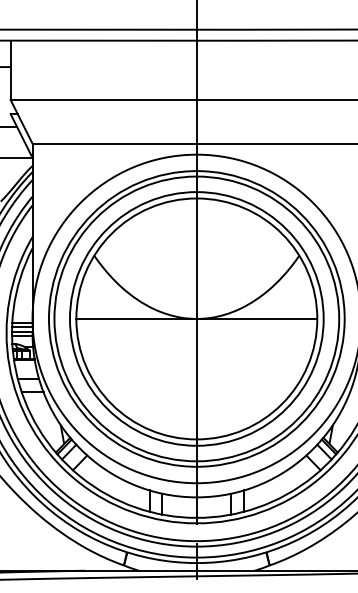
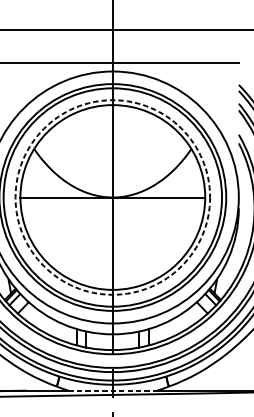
circle: (196, 318) -> (112, 197), solid -> dashed
line: (196, 570) -> (112, 390), solid -> dashed

